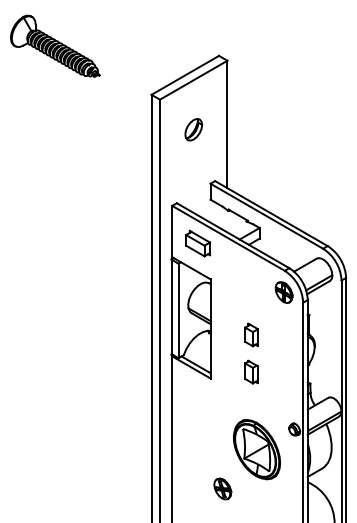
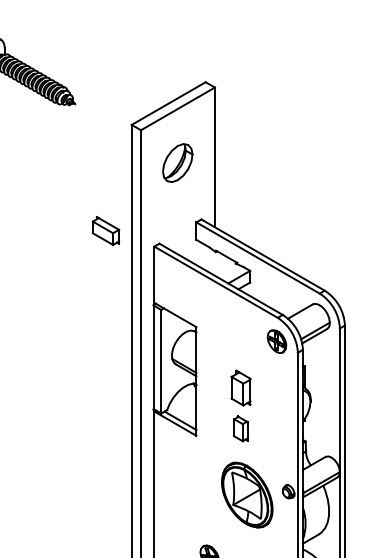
part: (193, 129) -> (177, 162), size x1.6
part: (198, 243) -> (106, 230), moved
part: (251, 334) -> (241, 387), size x1.4
part: (256, 449) -> (246, 494), moved

